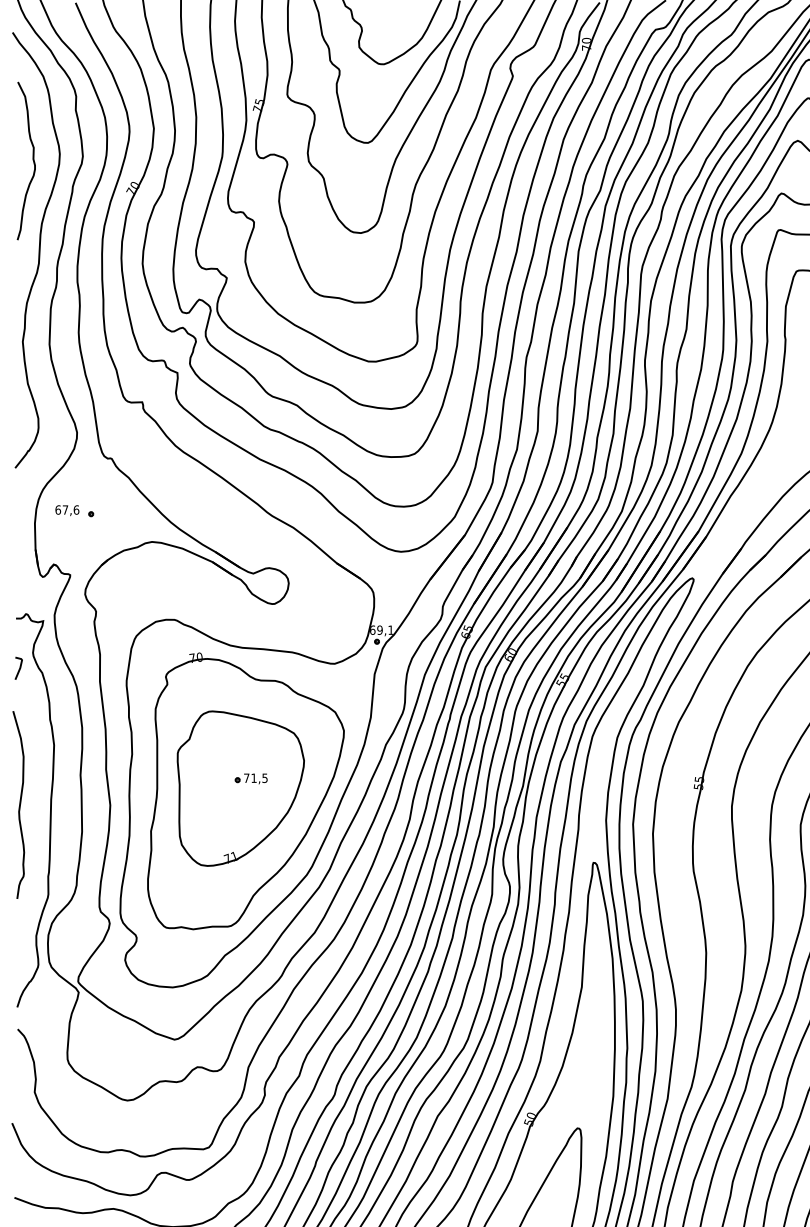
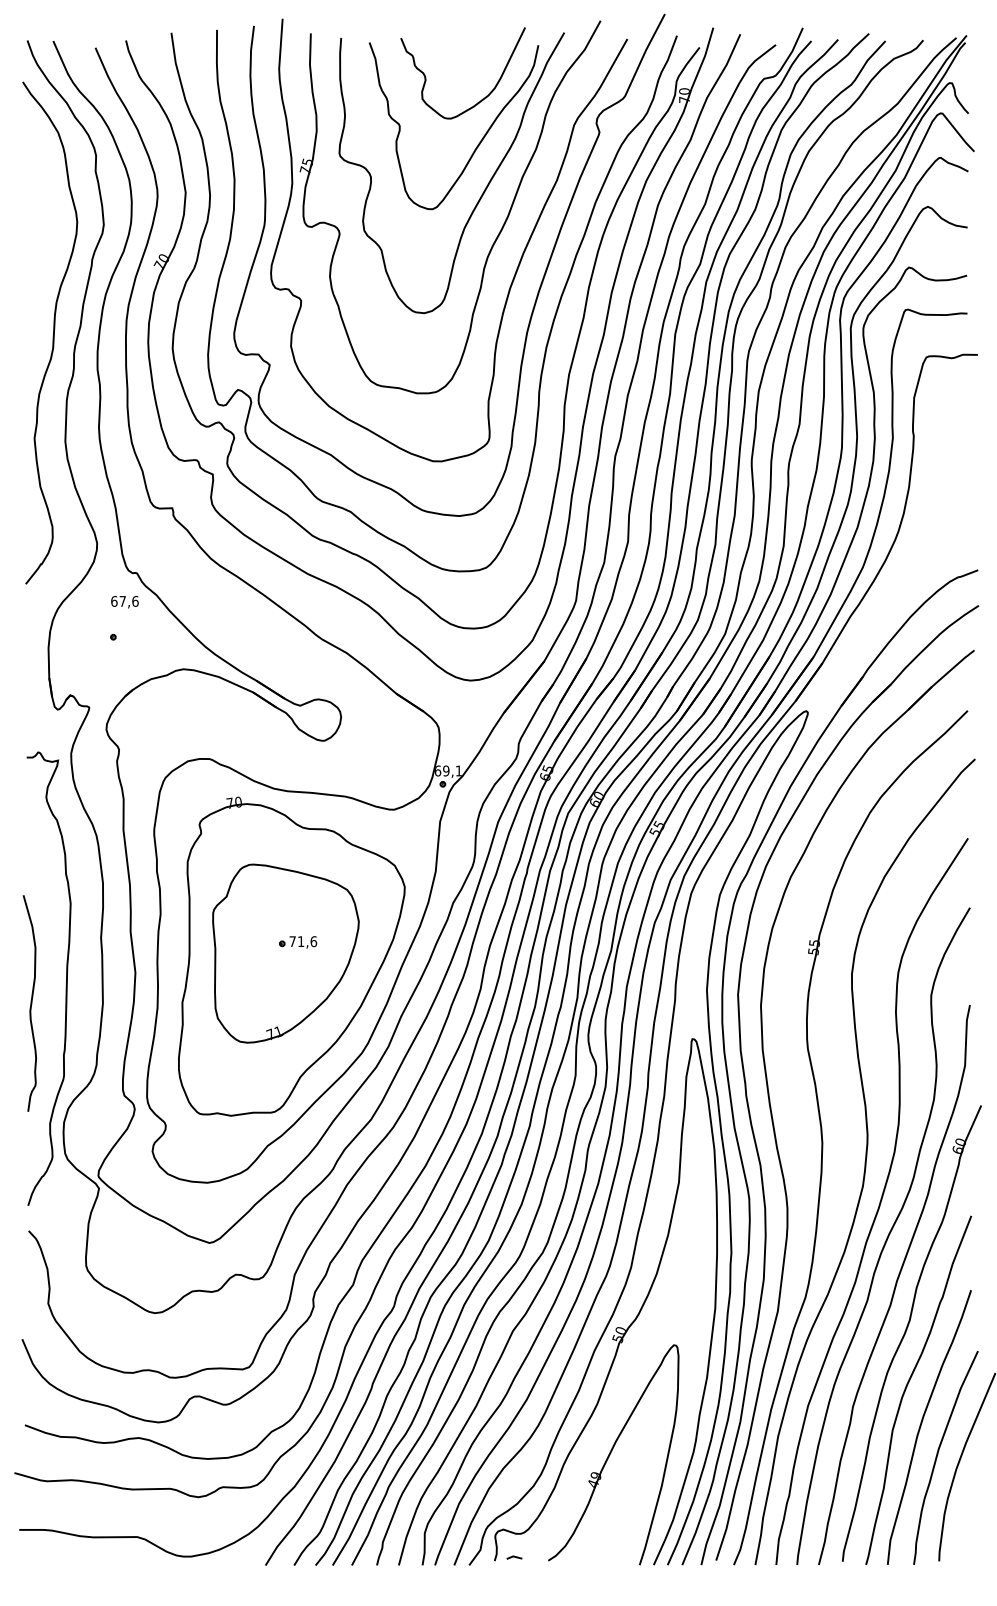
curve: (32, 158) -> (45, 227), removed
text: (67, 510) -> (124, 602), moved
line: (19, 667) -> (30, 814), removed
text: (264, 778) -> (313, 941), 71,5 -> 71,6
curve: (19, 805) -> (30, 1003), moved

